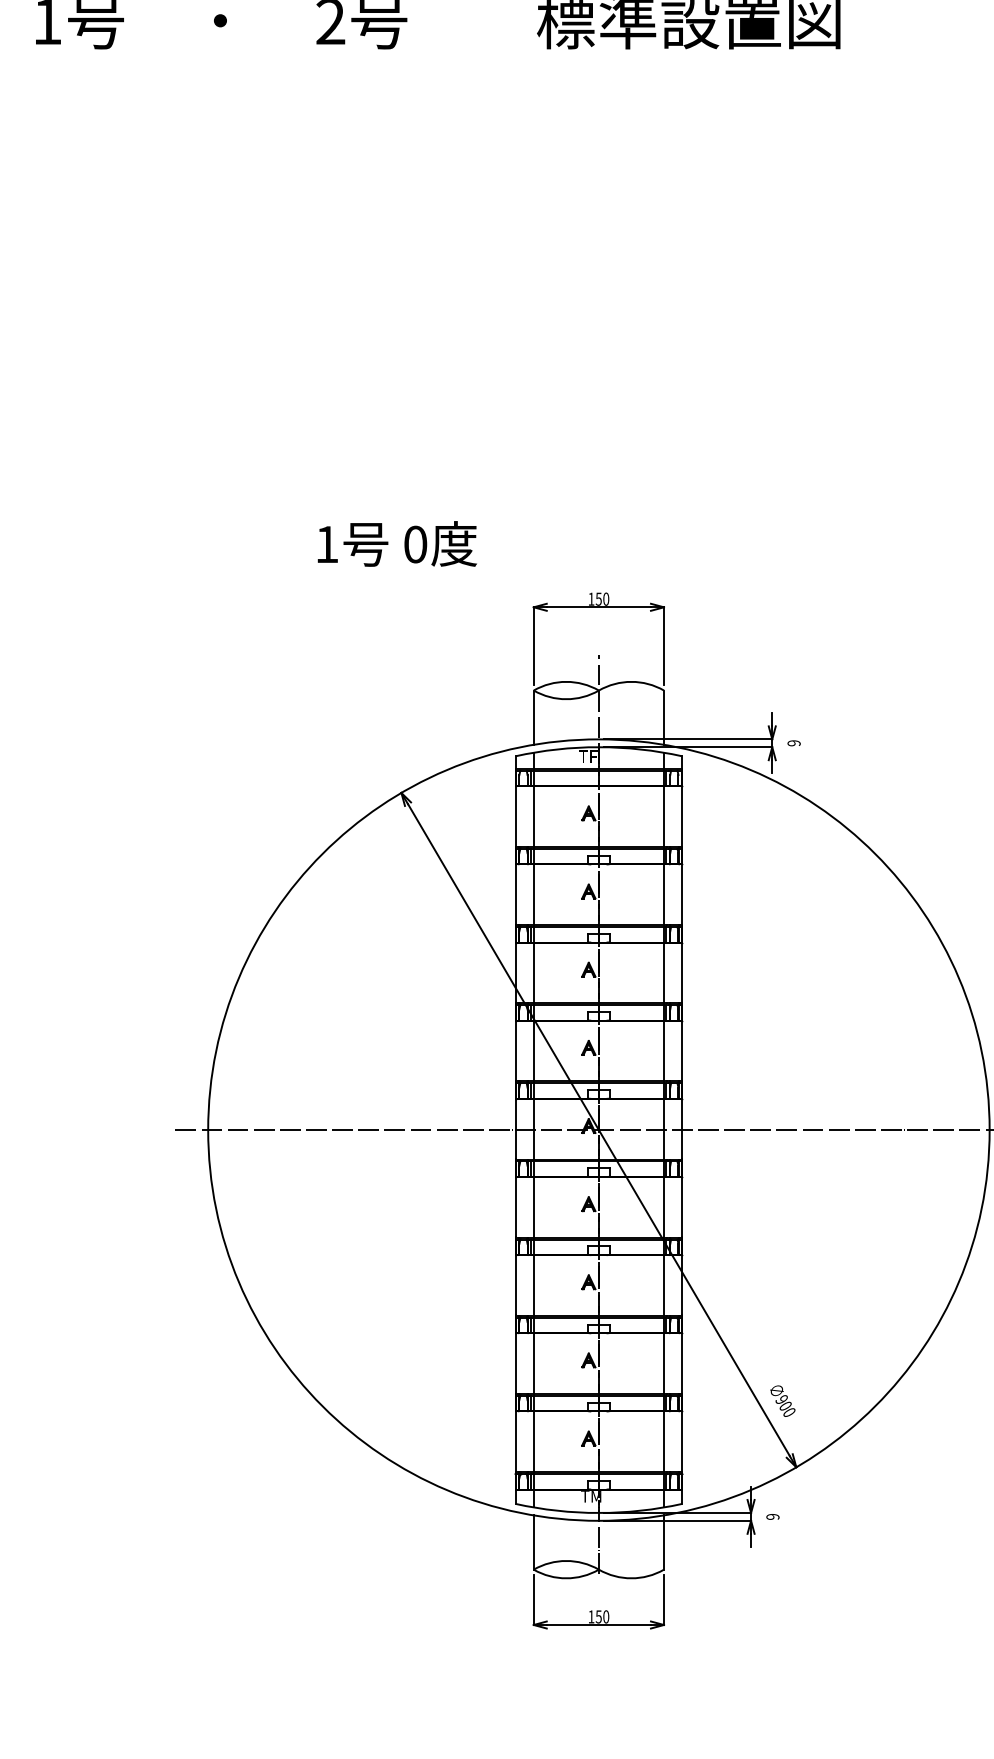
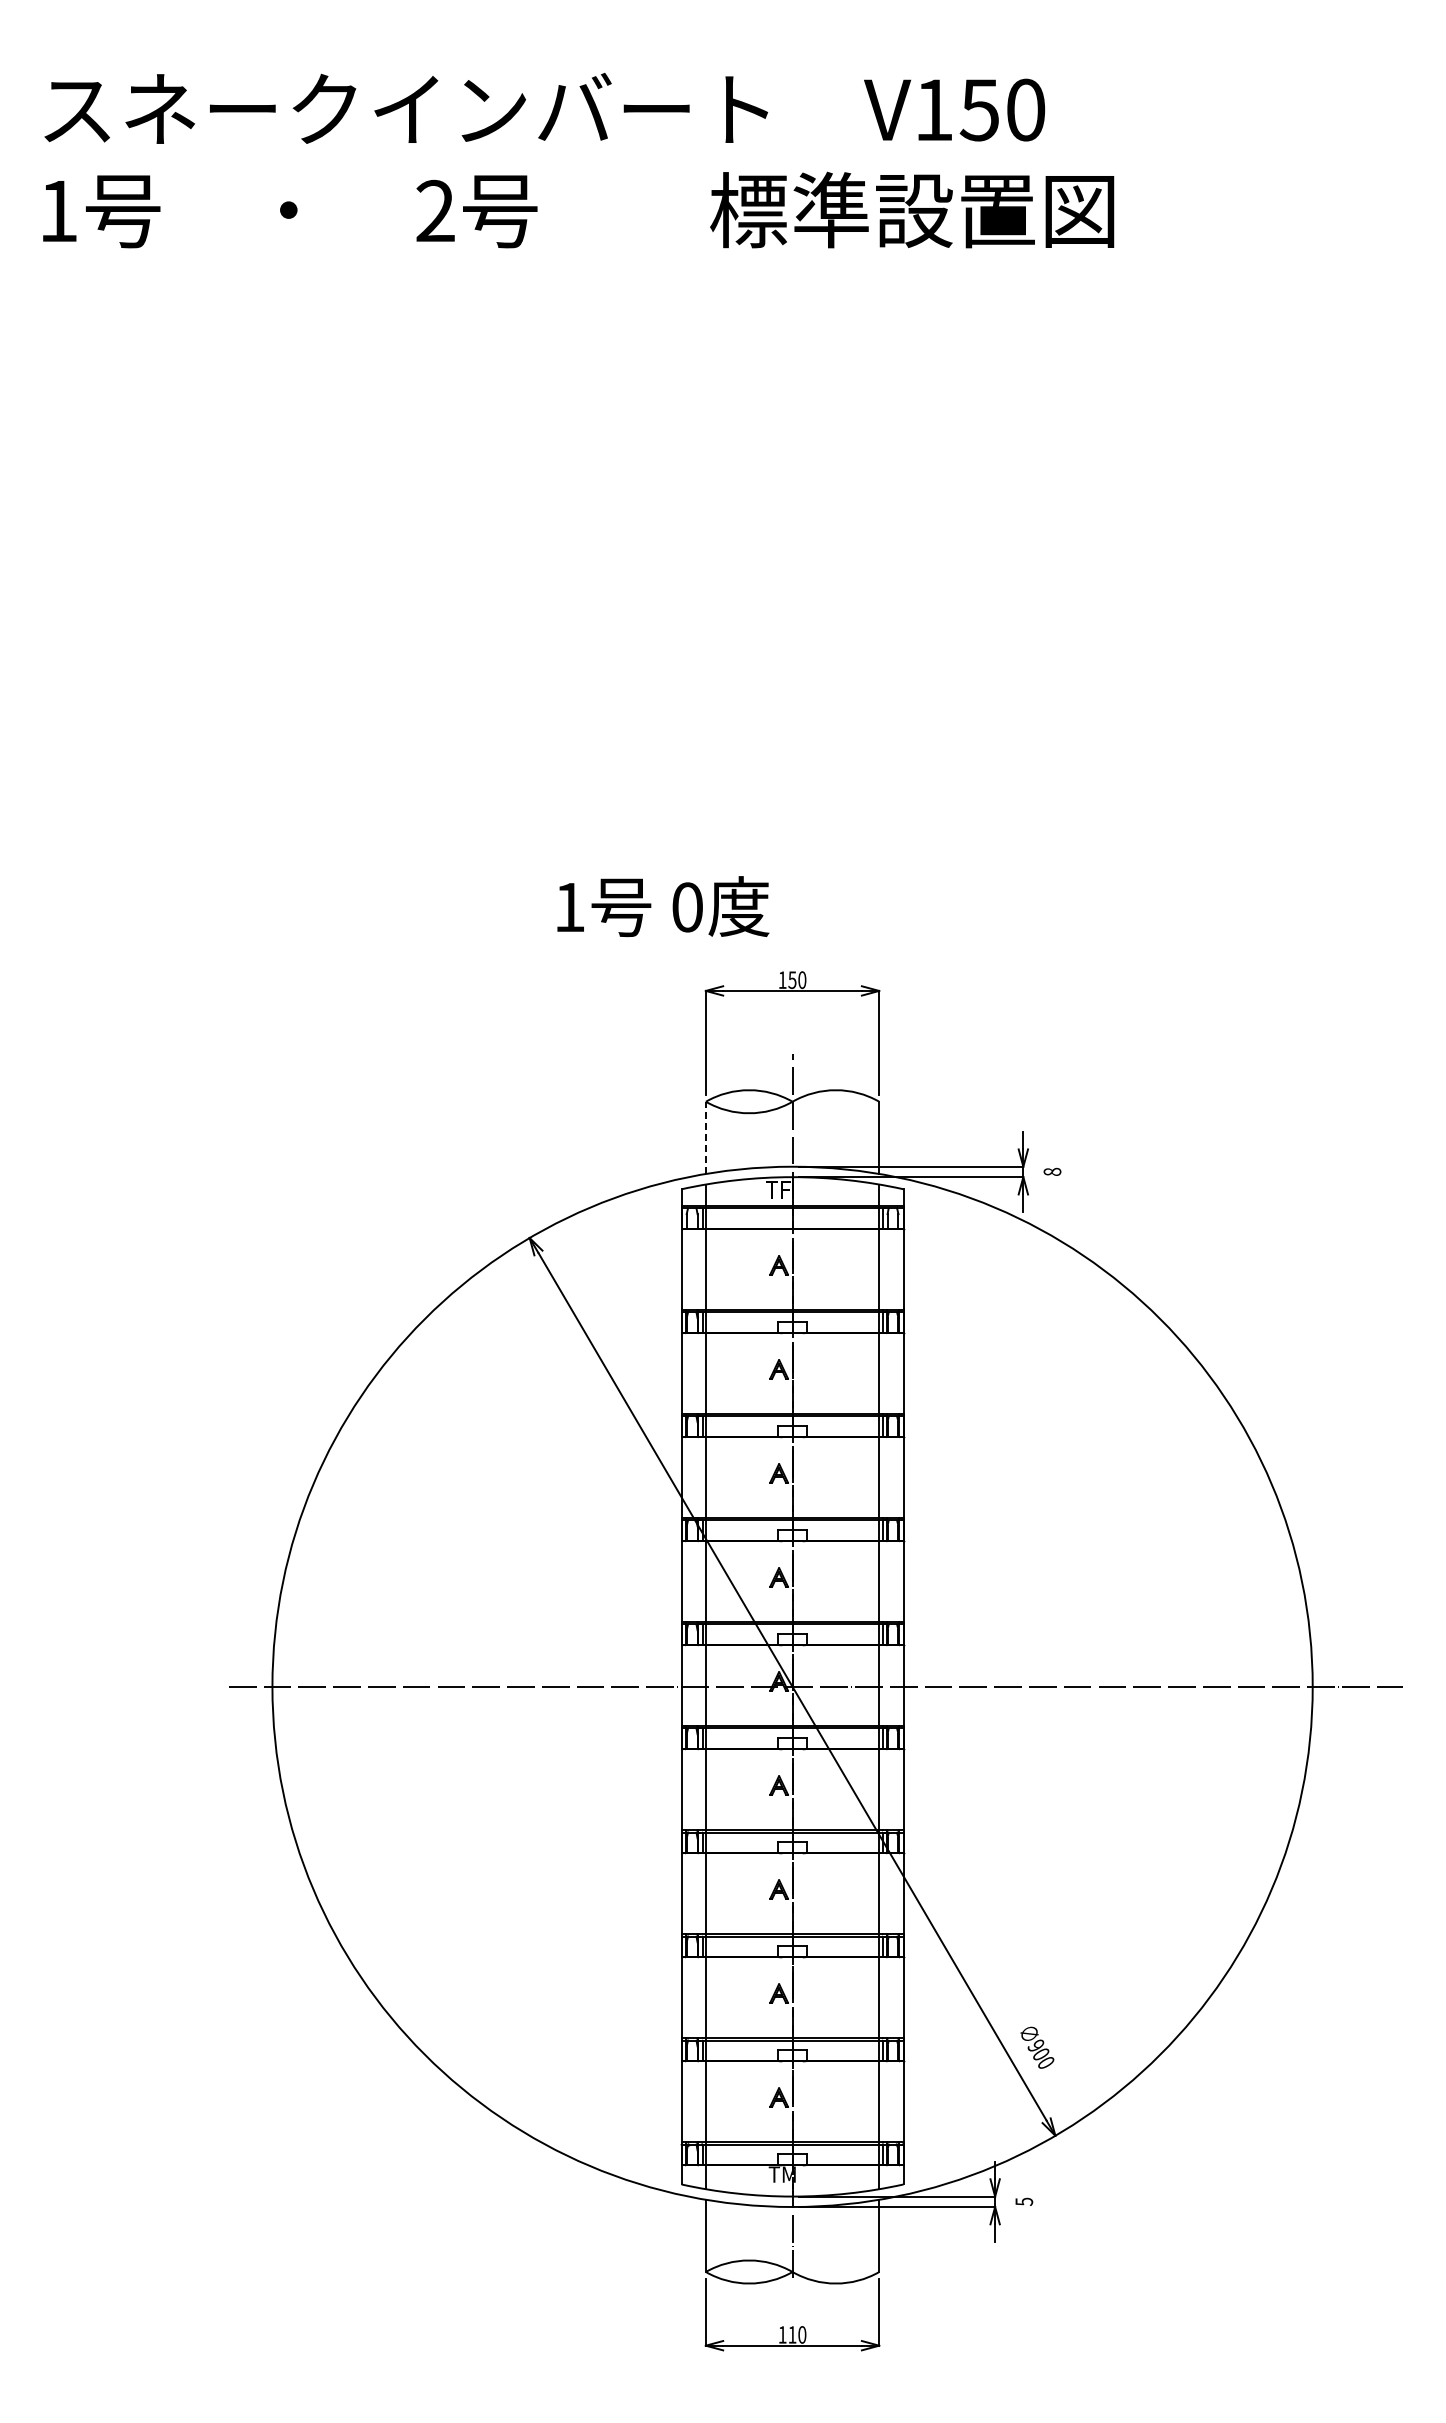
text: (397, 543) -> (663, 906), moved
line: (533, 717) -> (705, 1137), solid -> dashed
text: (794, 742) -> (1052, 1171), 9 -> 8
text: (773, 1516) -> (1024, 2201), 9 -> 5
text: (598, 1616) -> (792, 2334), 150 -> 110

